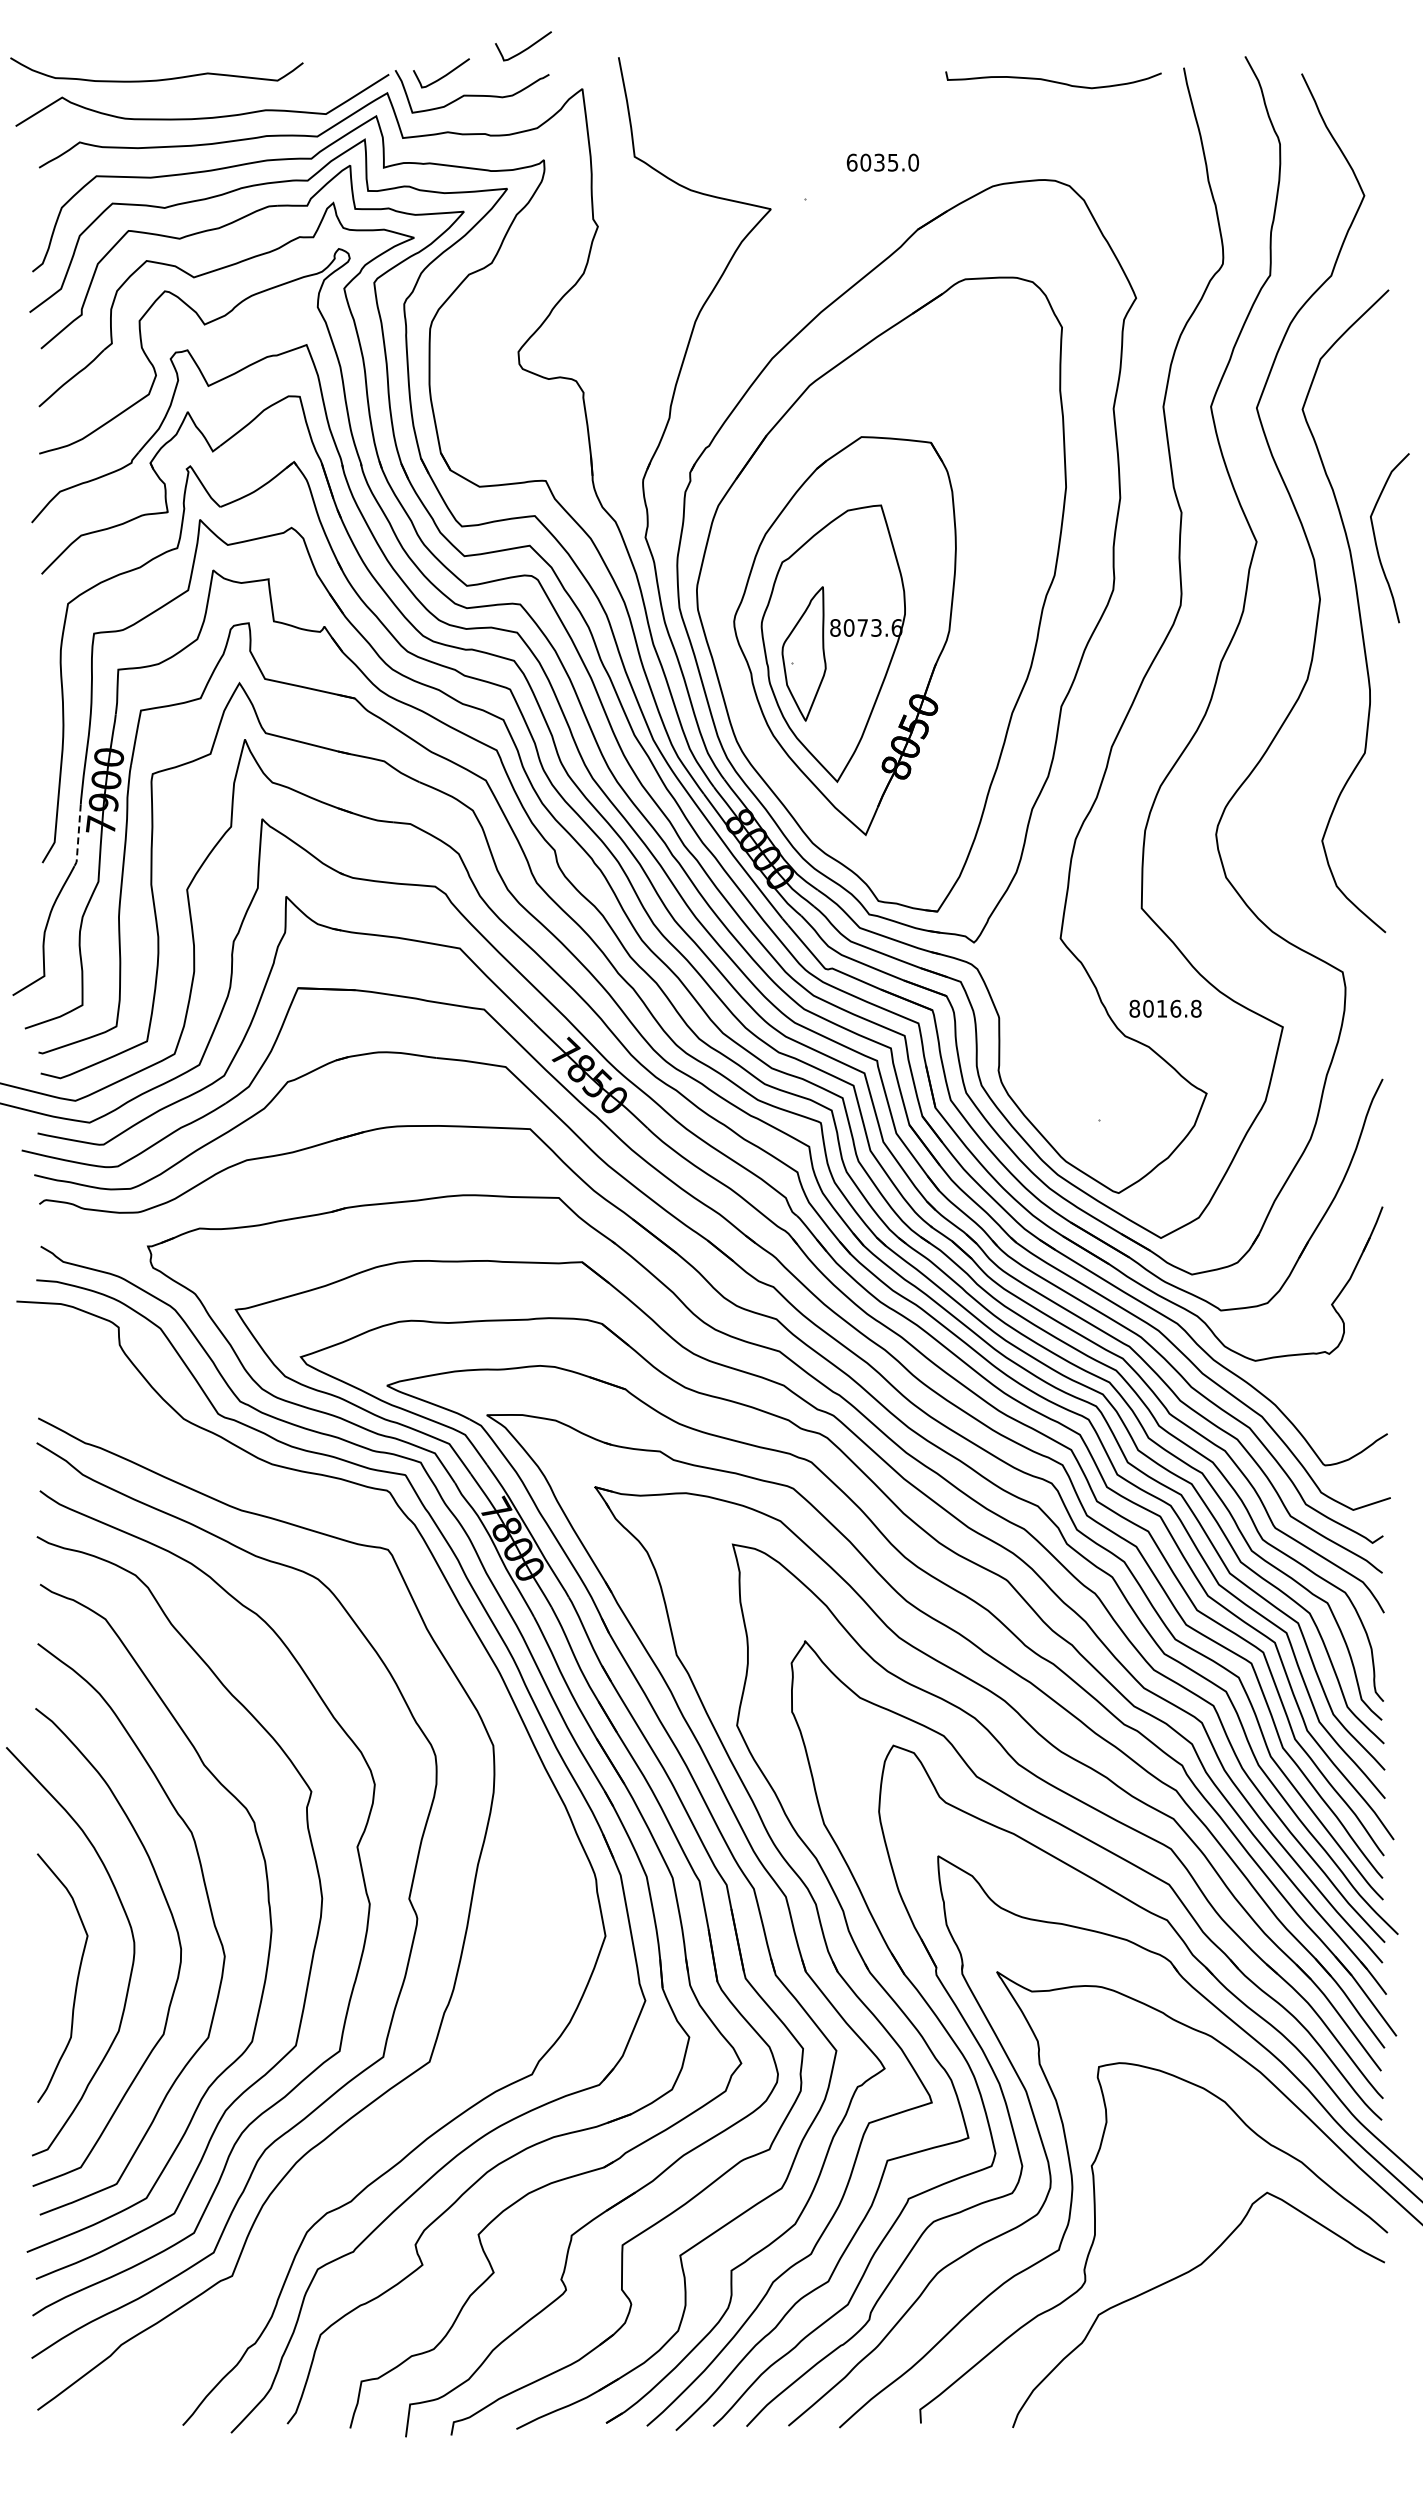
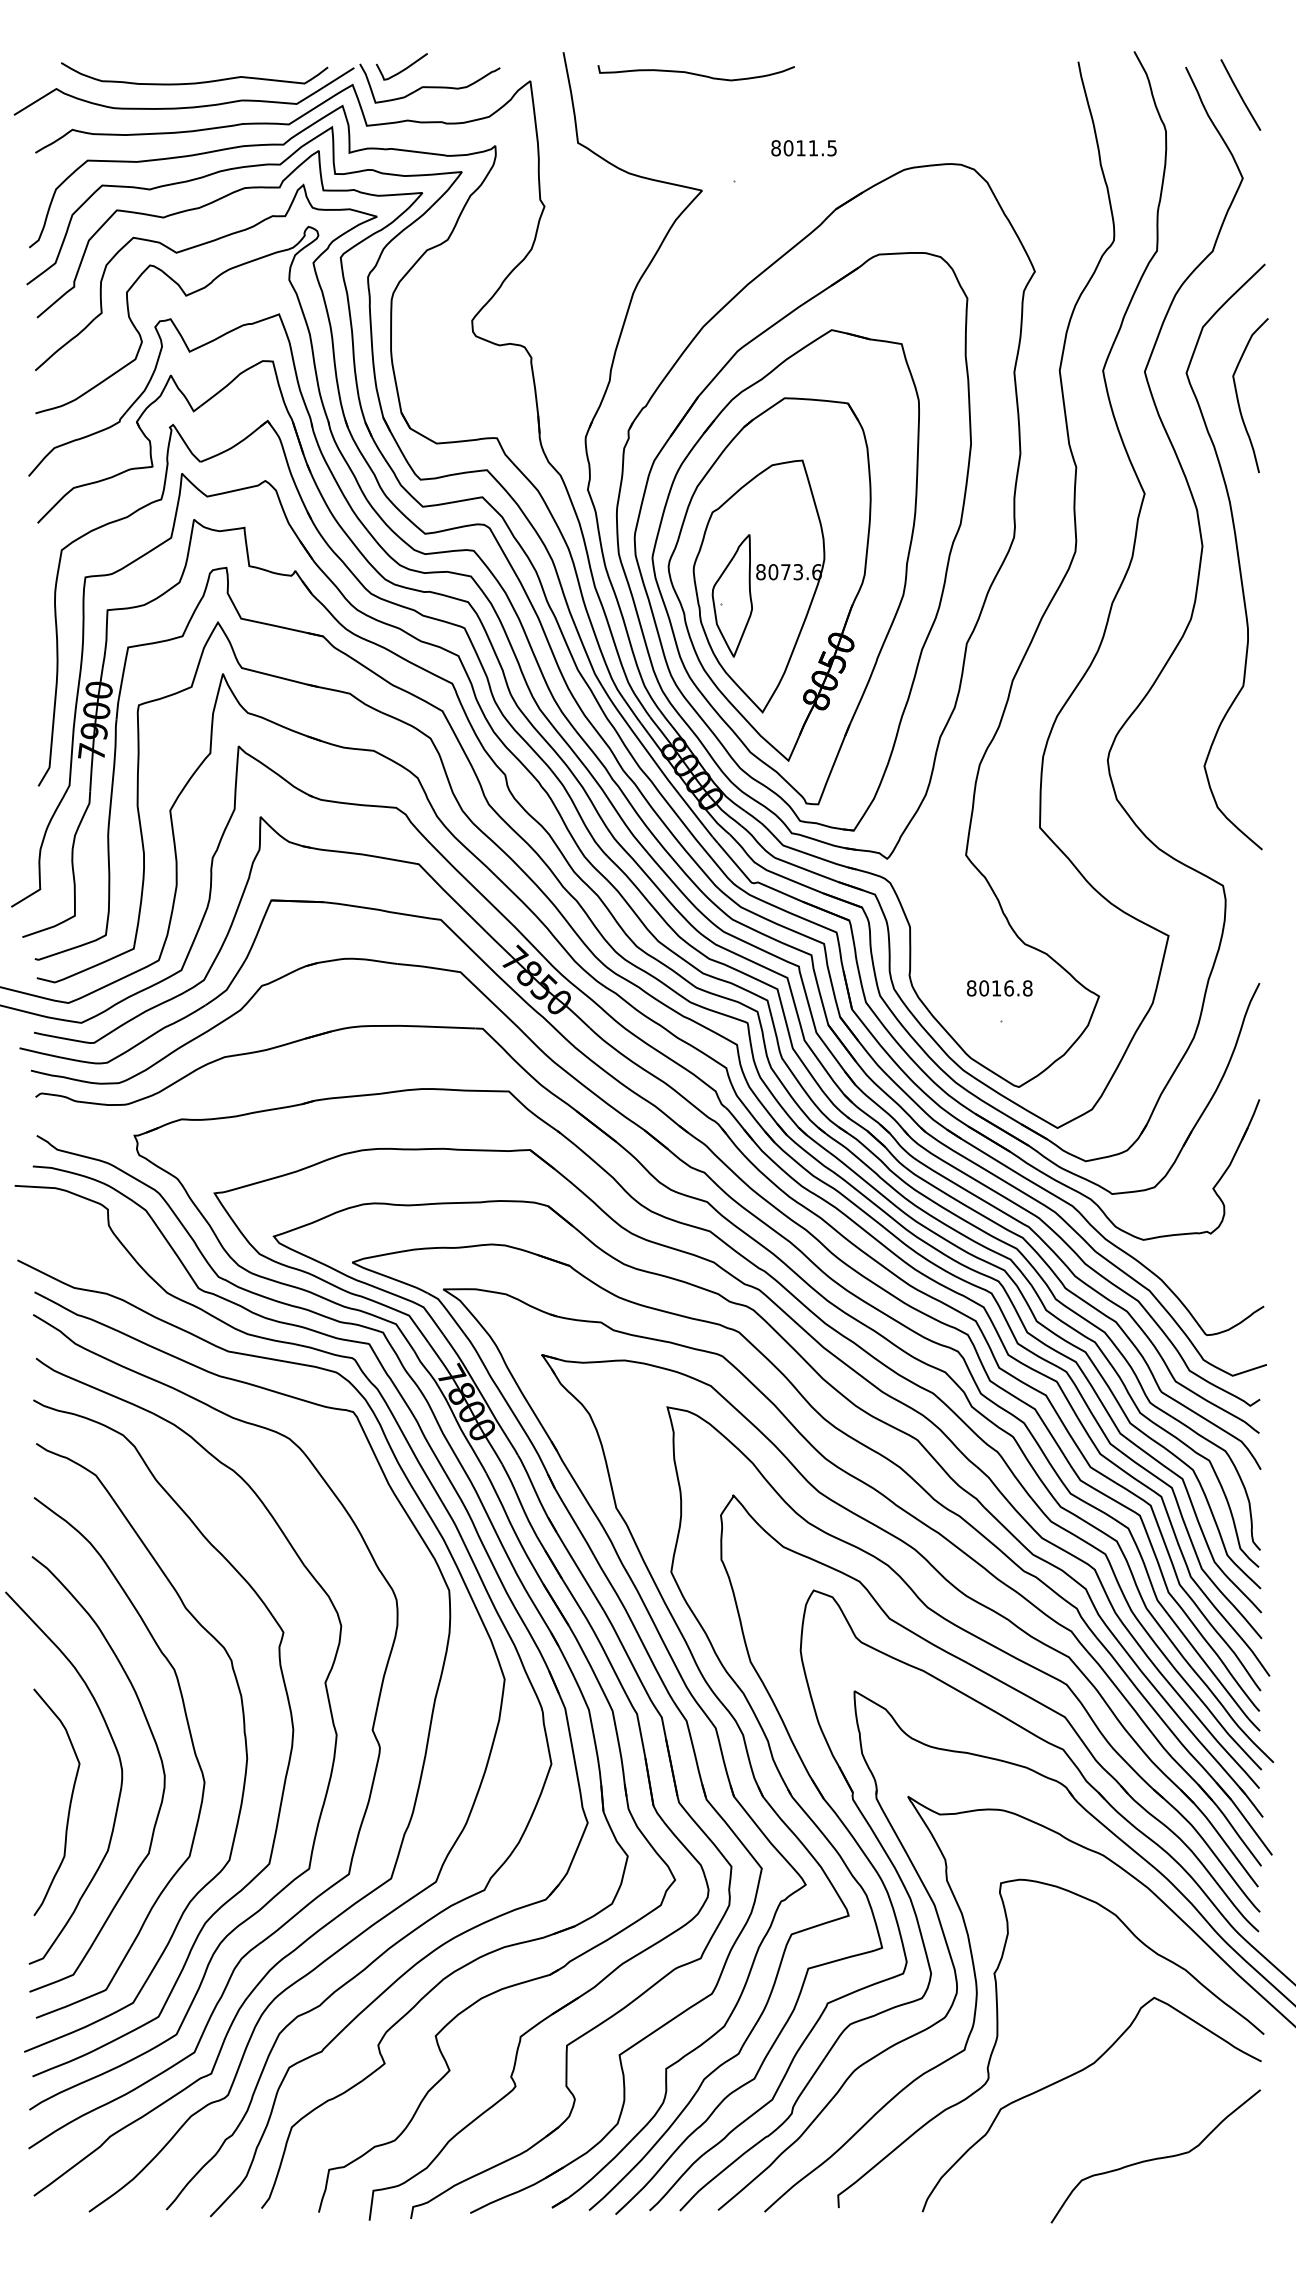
curve: (525, 48) -> (478, 44), removed
curve: (156, 79) -> (194, 82), moved
curve: (1053, 80) -> (696, 73), moved
line: (1361, 104) -> (1240, 95), added
text: (882, 162) -> (803, 148), 6035.0 -> 8011.5
curve: (1376, 540) -> (1238, 397), moved
part: (862, 622) -> (785, 567), added
line: (78, 836) -> (71, 762), dashed -> solid
text: (1165, 1008) -> (999, 988), moved
curve: (419, 2104) -> (381, 1917), added
curve: (1268, 2368) -> (1155, 2157), added

